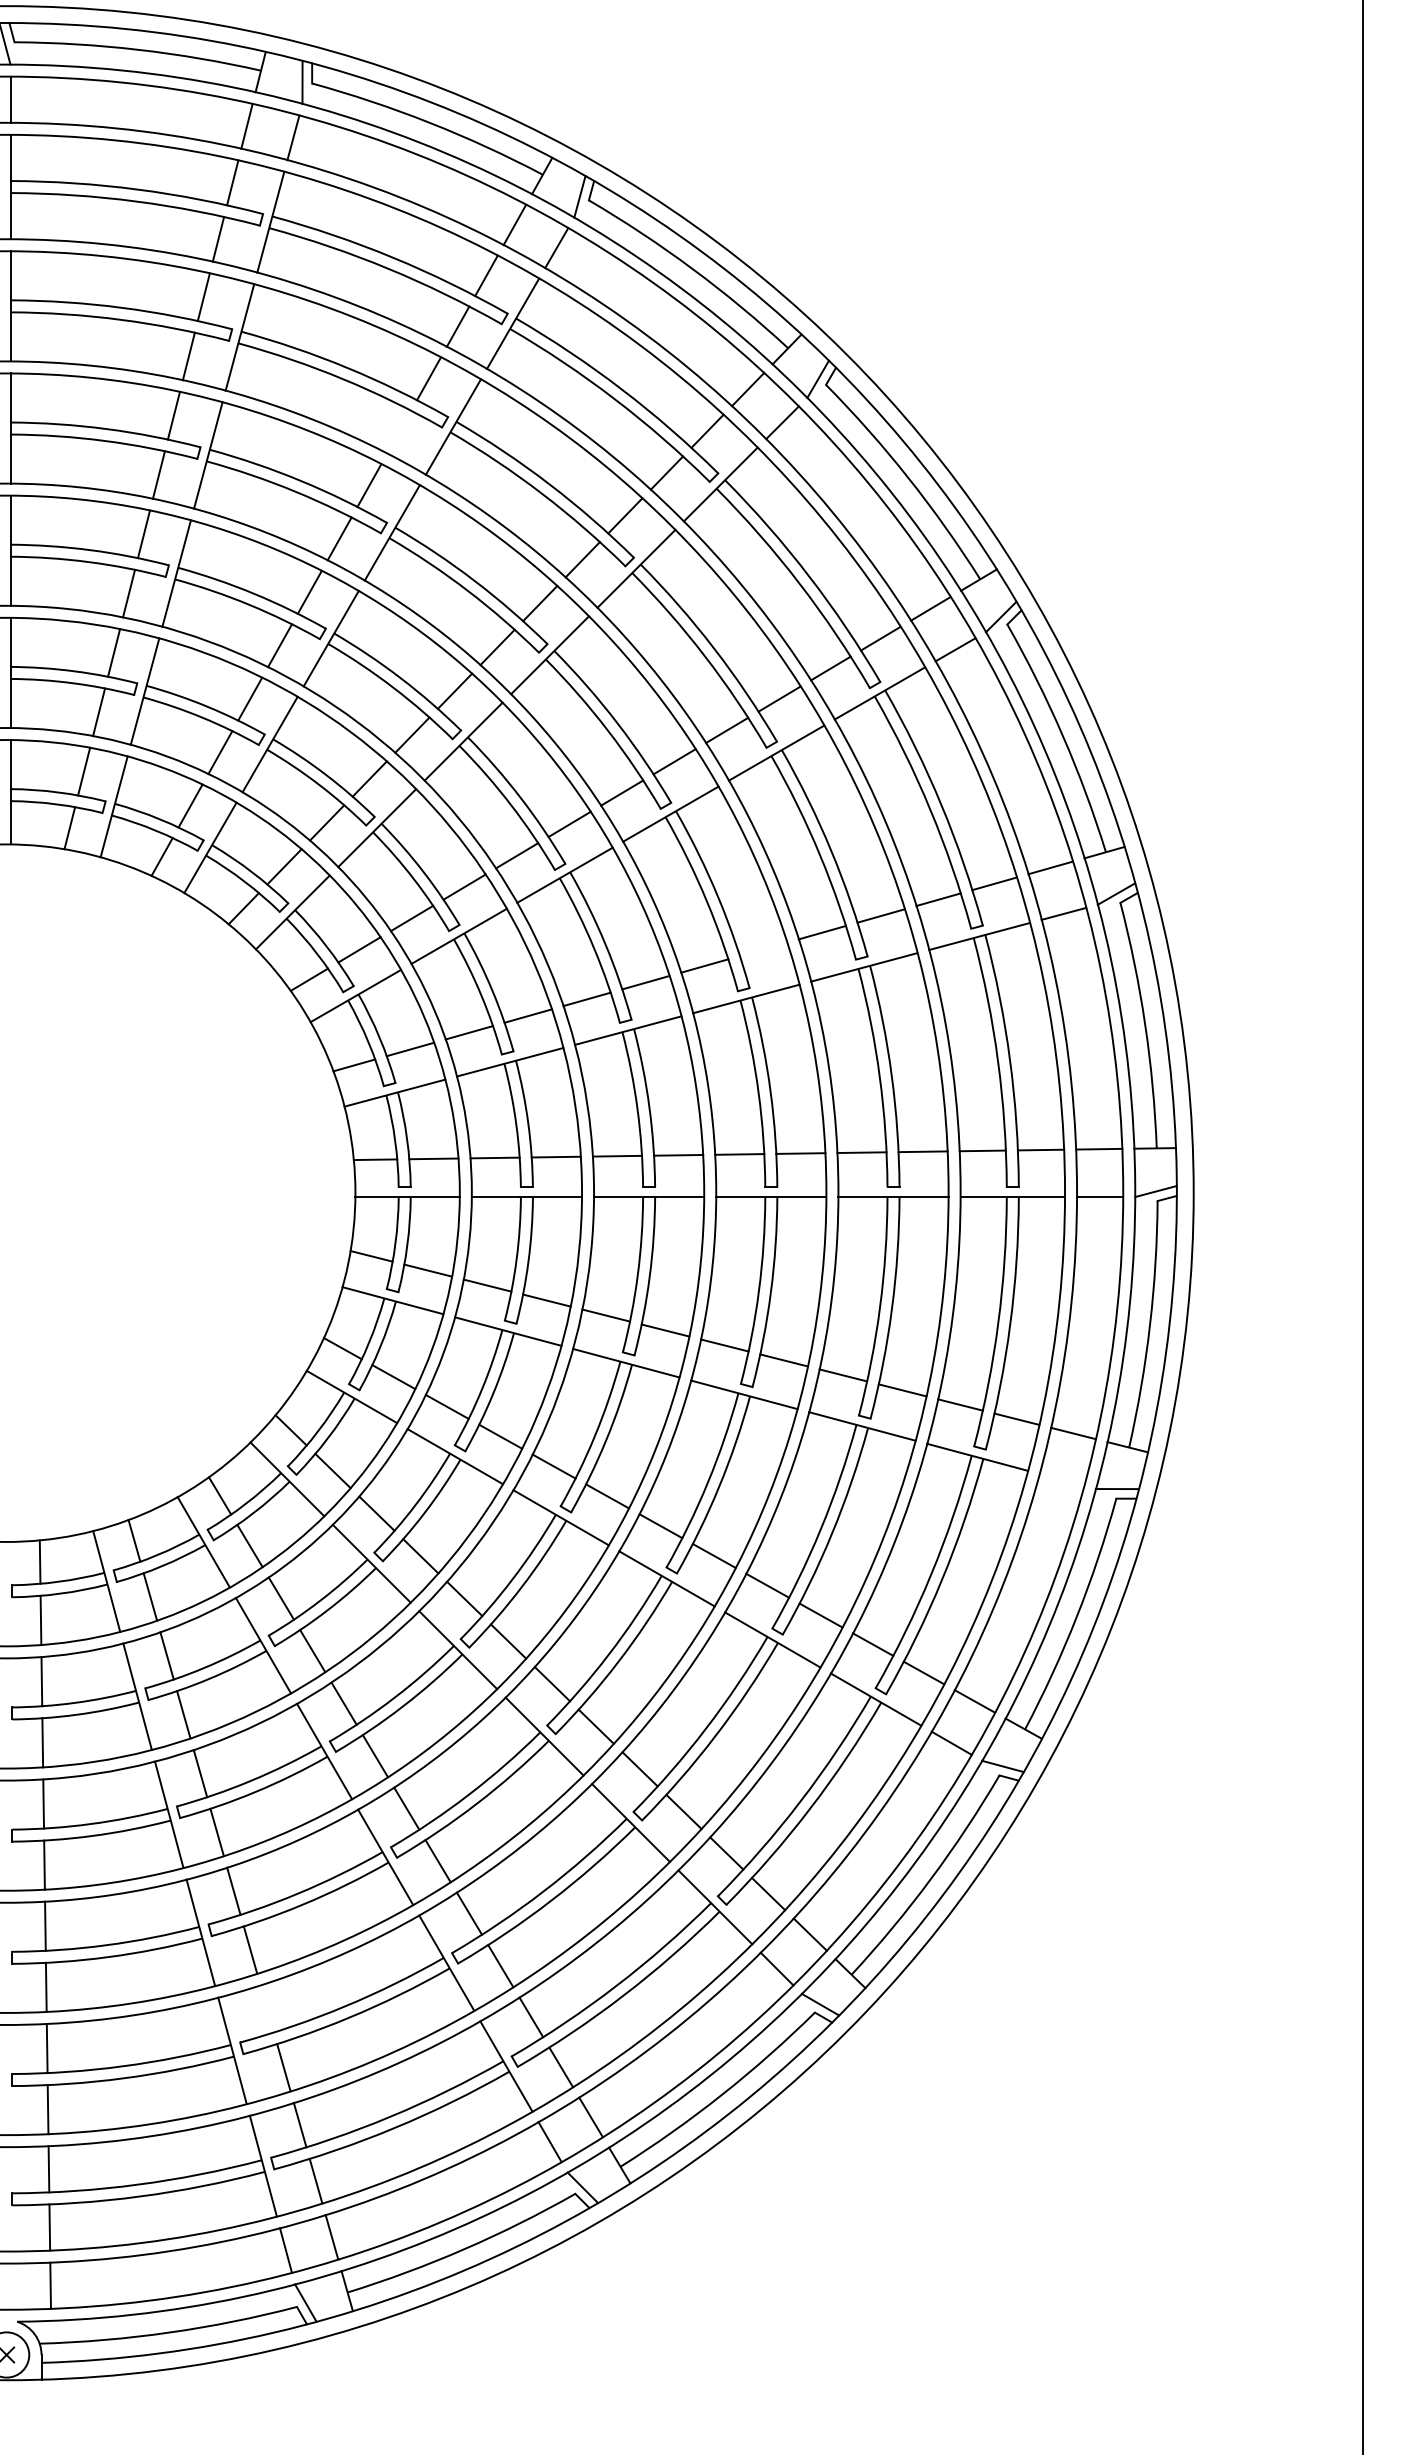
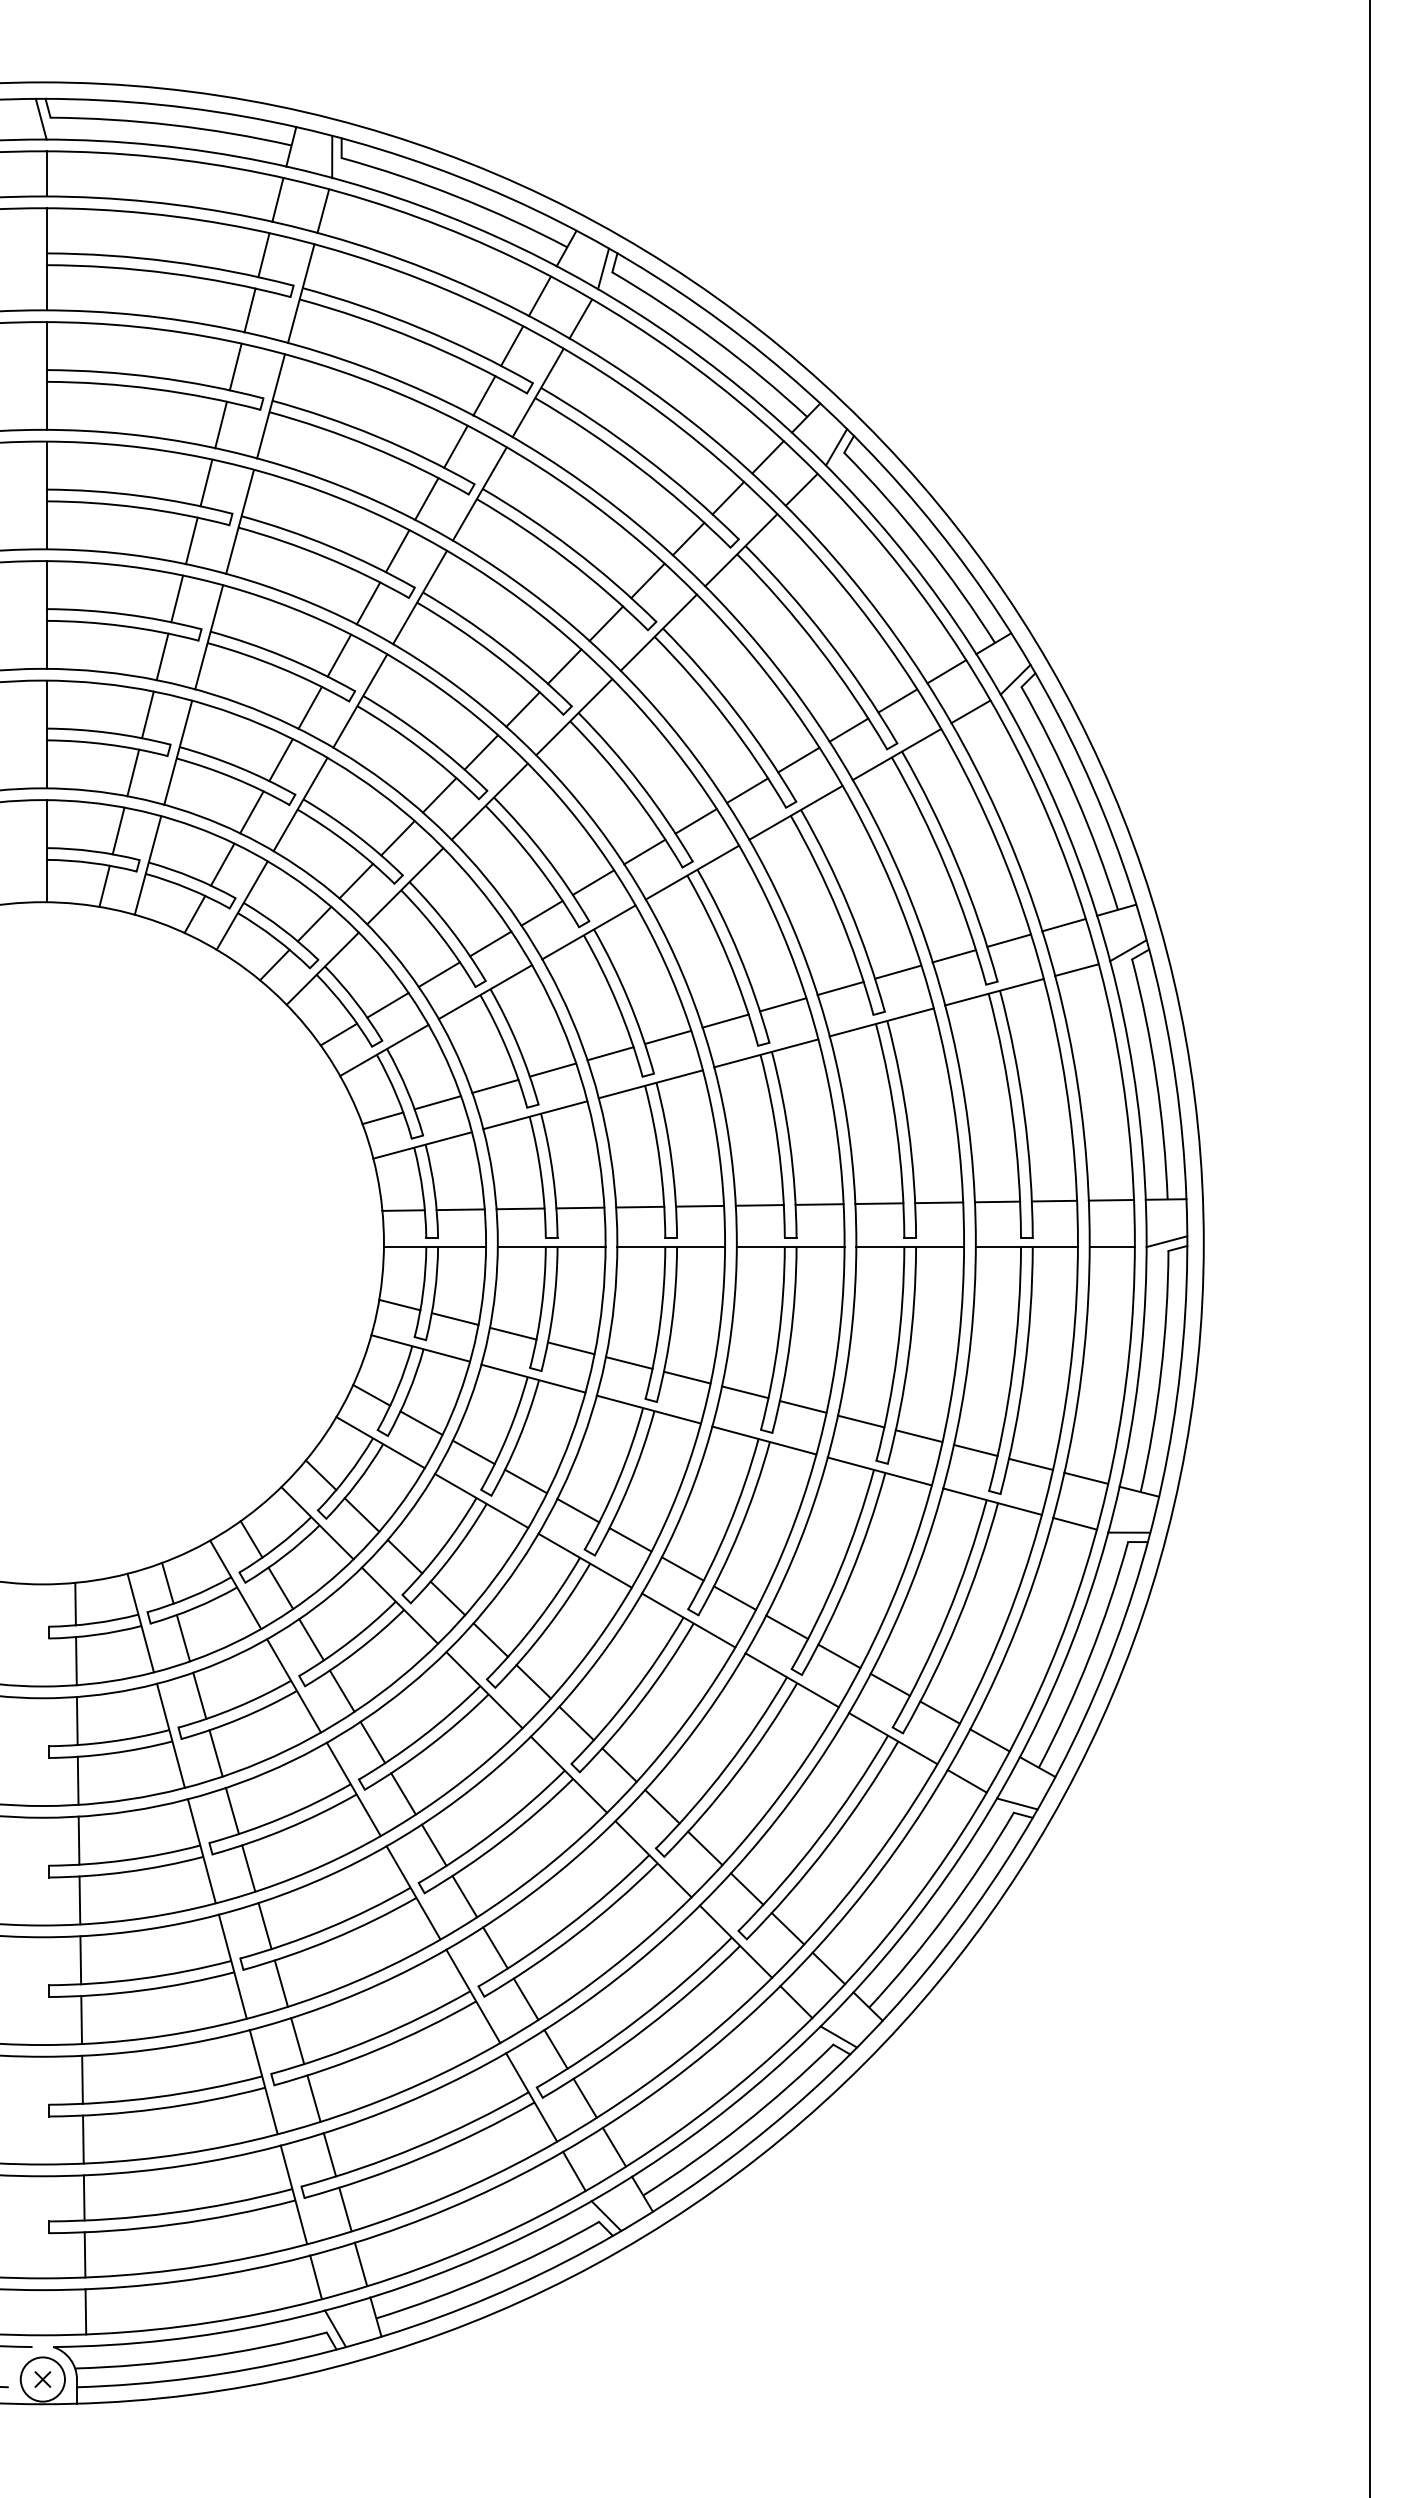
line: (398, 432) -> (426, 499), added
line: (763, 949) -> (783, 1004), added
line: (1061, 1479) -> (1074, 1523), added
line: (267, 2008) -> (297, 2040), added

